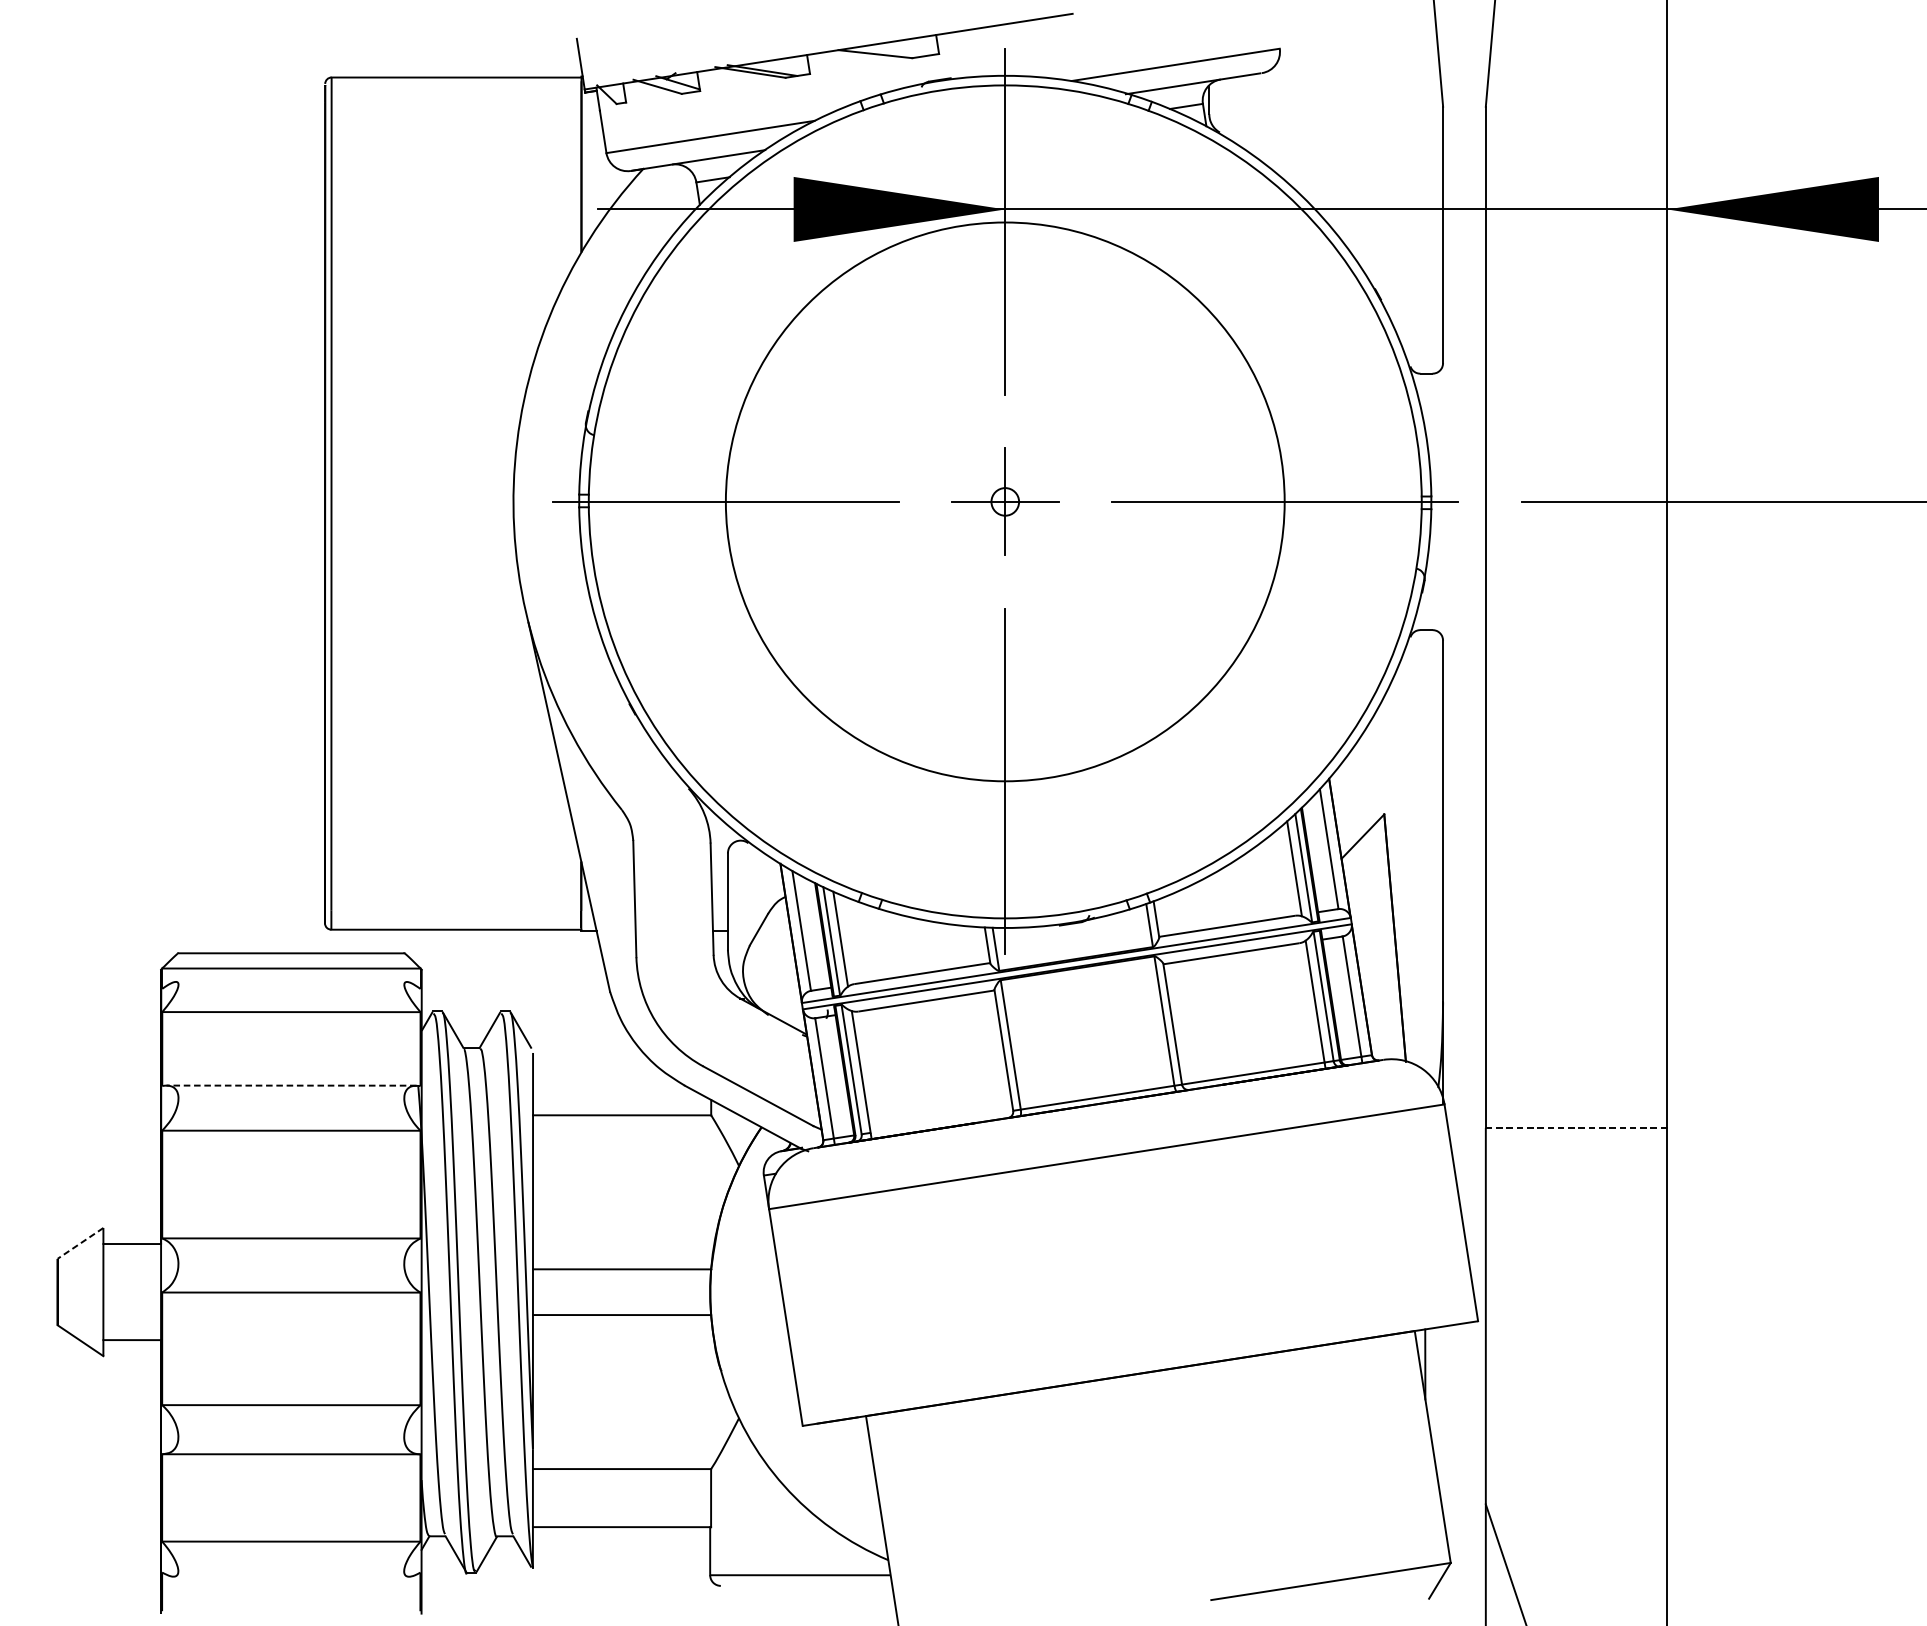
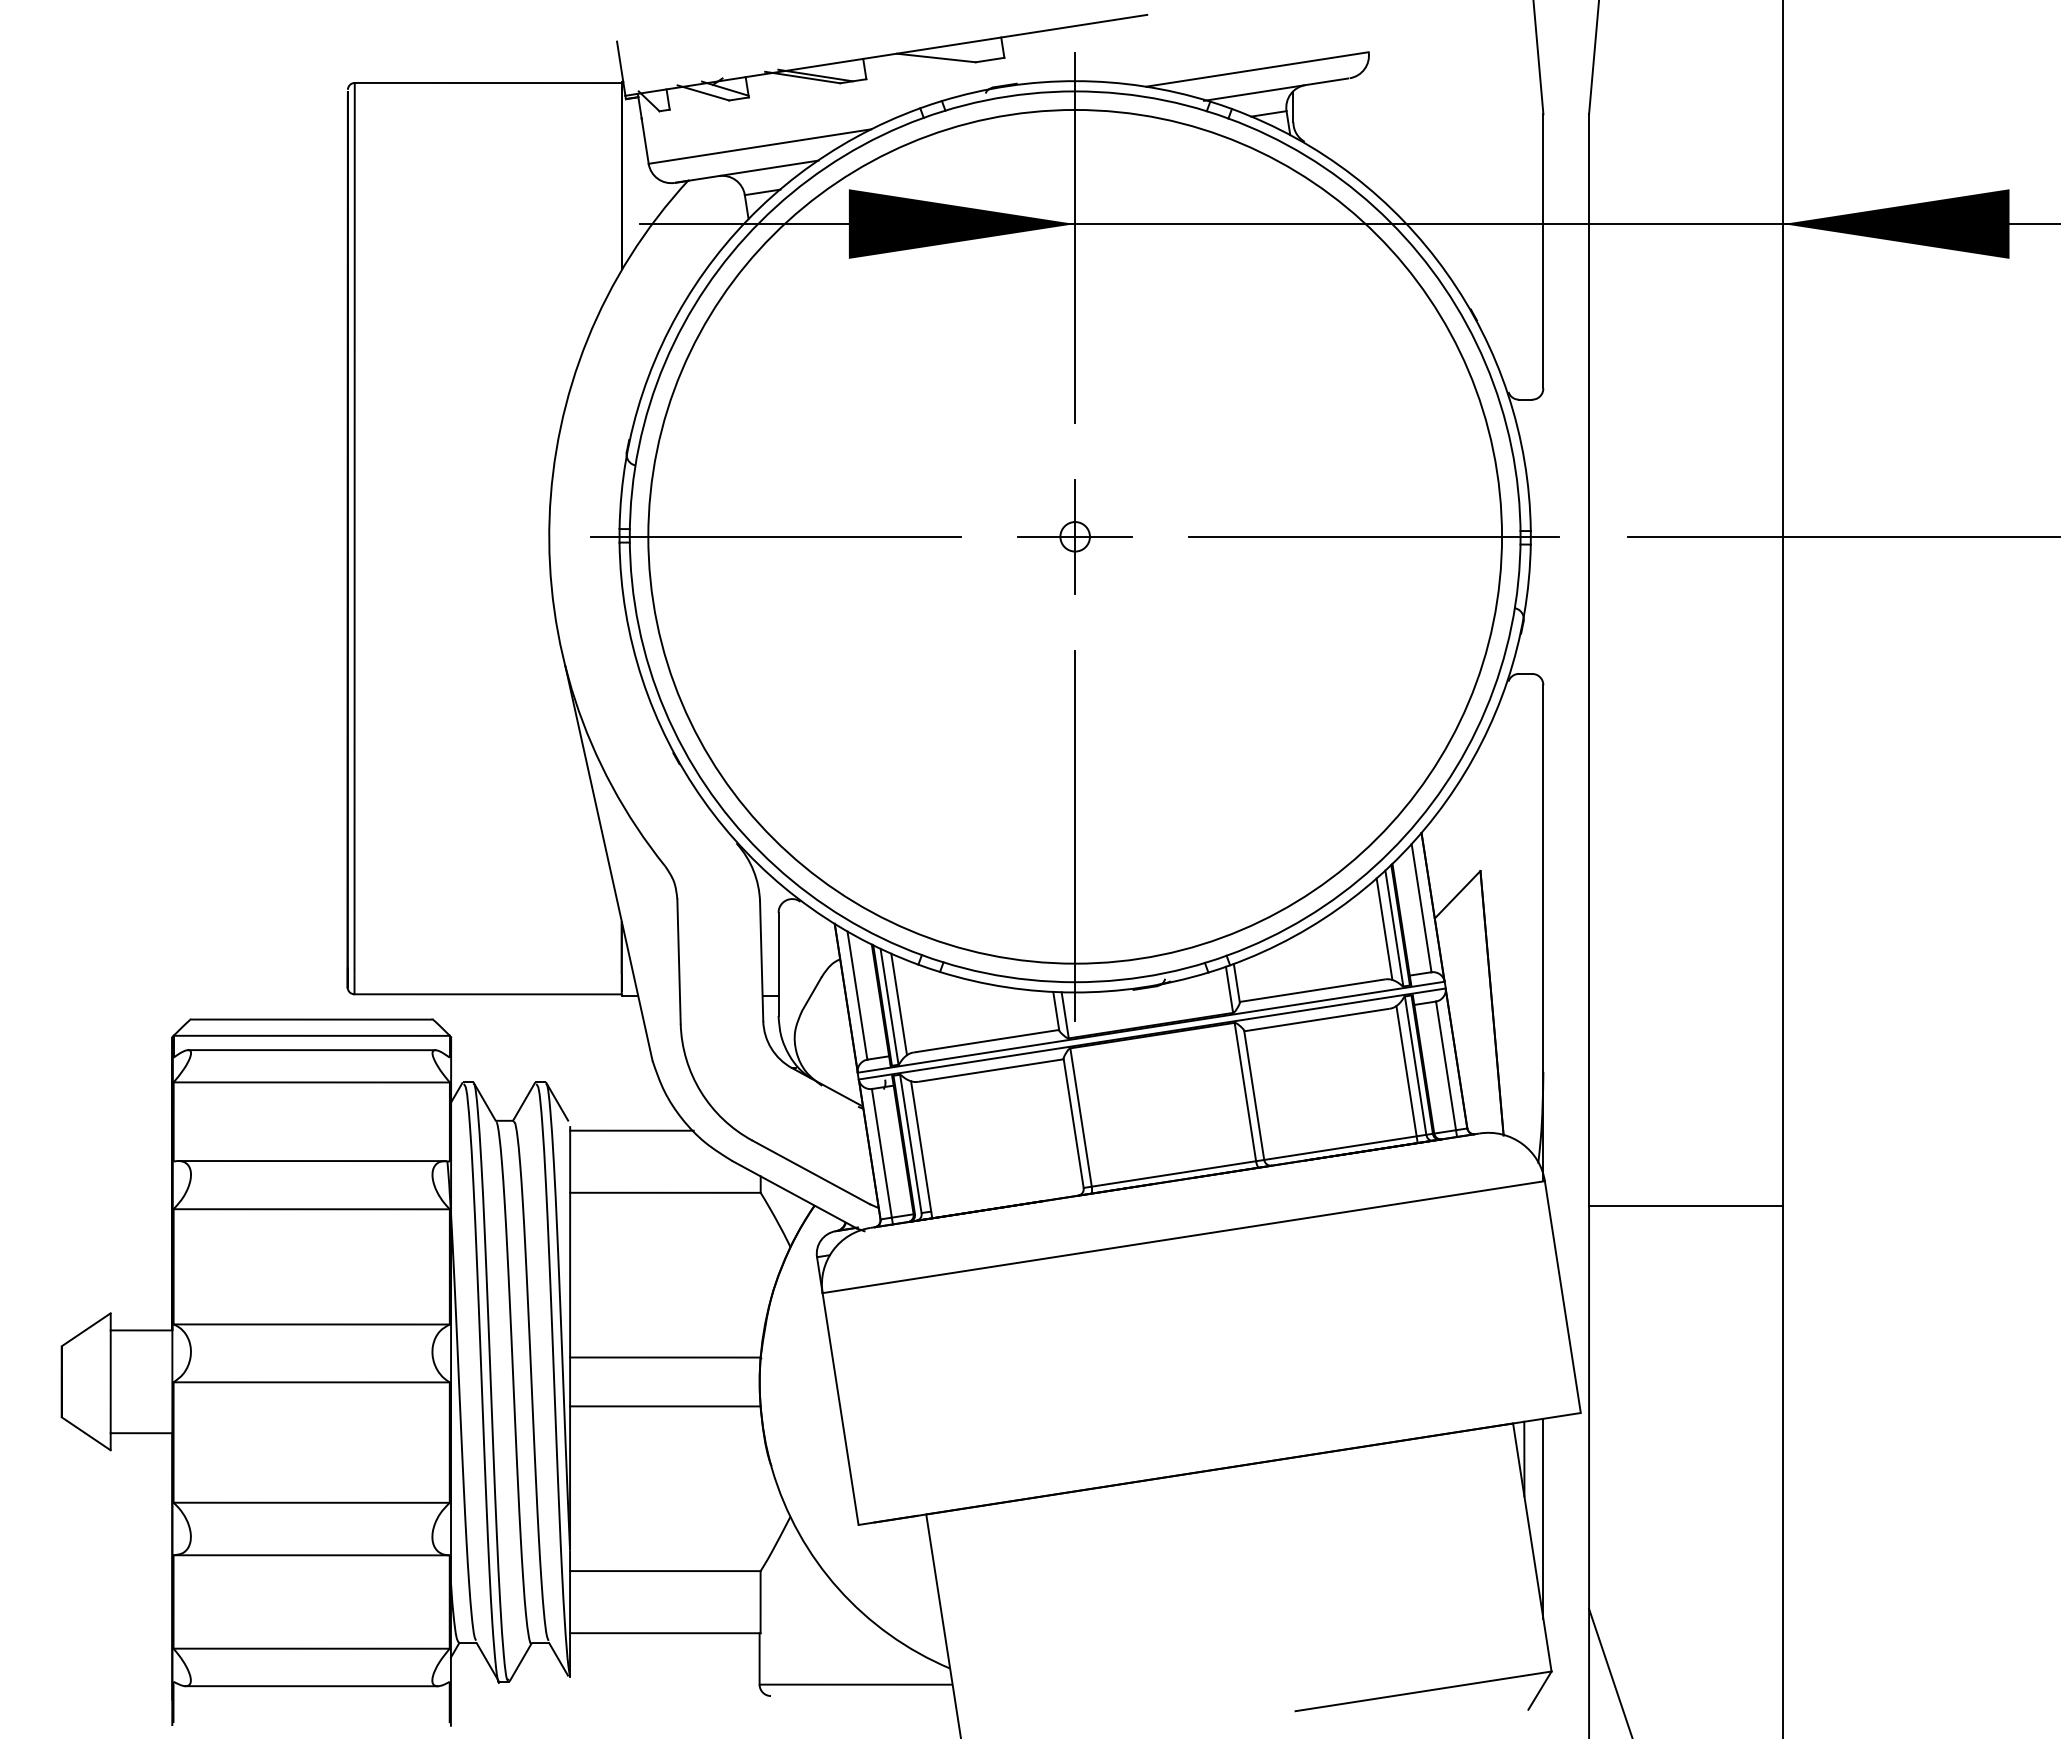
circle: (1005, 501) -> (1075, 536), size x1.43
line: (291, 982) -> (311, 1050), added
line: (590, 1057) -> (631, 1130), added
line: (291, 1086) -> (311, 1161), dashed -> solid
line: (1576, 1128) -> (1686, 1206), dashed -> solid
line: (79, 1244) -> (85, 1330), dashed -> solid
line: (1443, 1419) -> (1543, 1518), added
line: (291, 1576) -> (311, 1686), added

